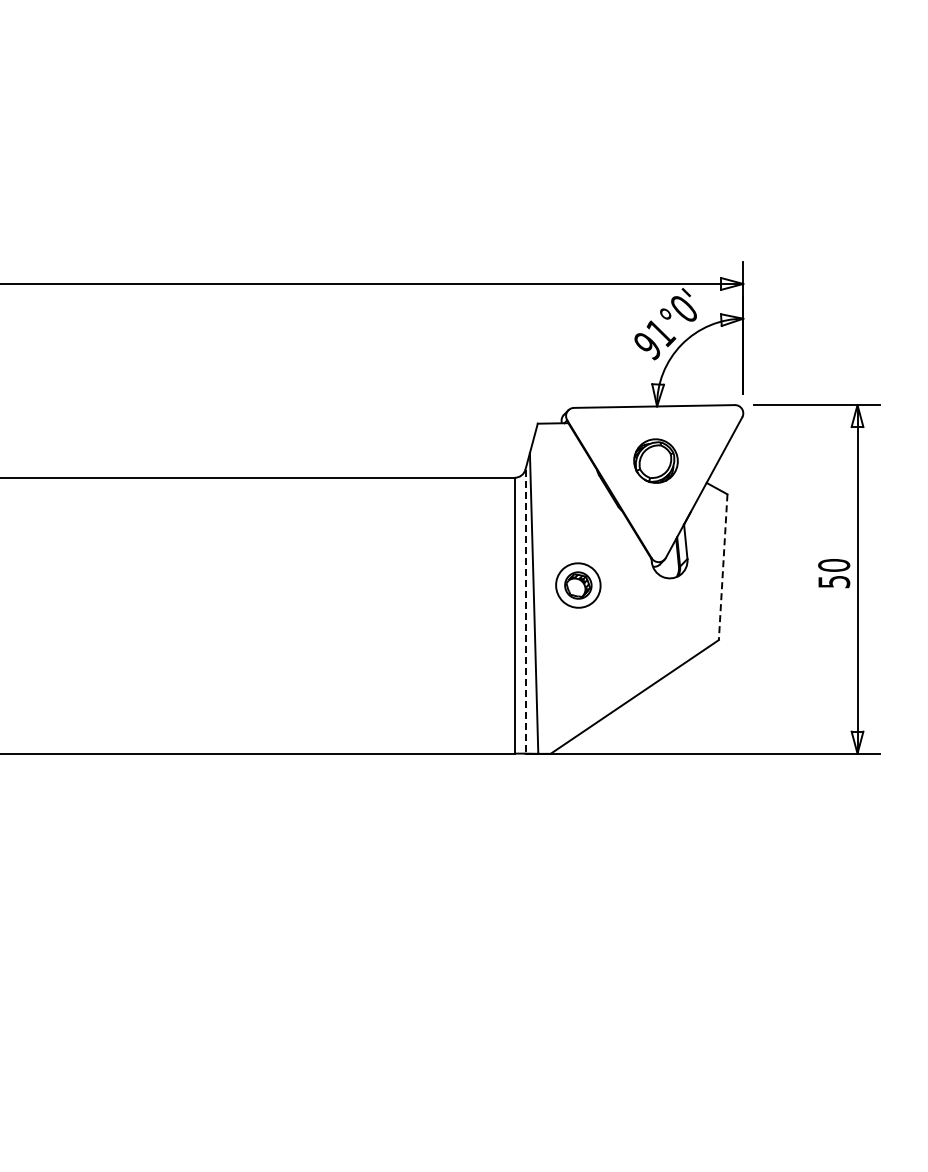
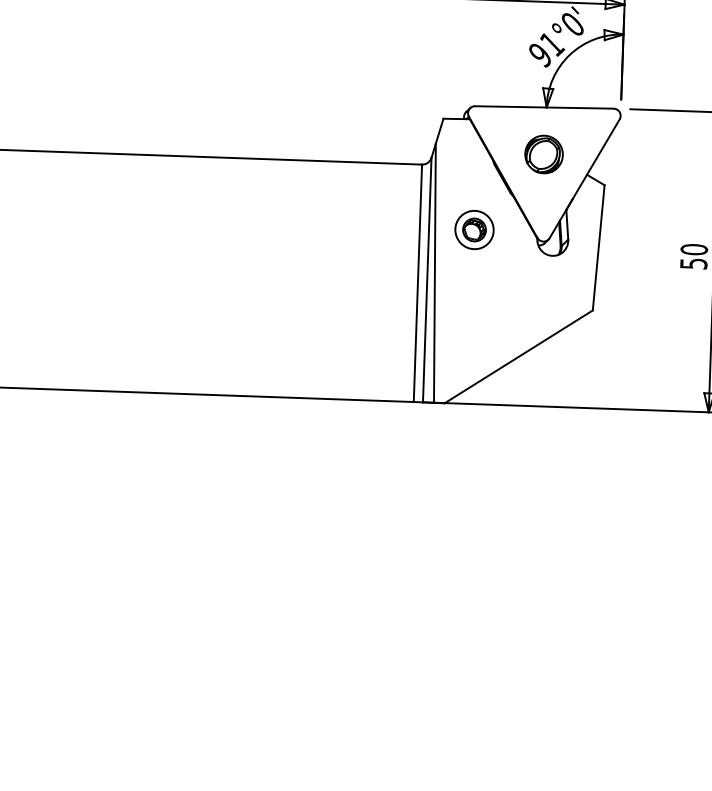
line: (723, 567) -> (598, 248), dashed -> solid
part: (578, 585) -> (474, 229), moved
line: (525, 612) -> (427, 280), dashed -> solid

